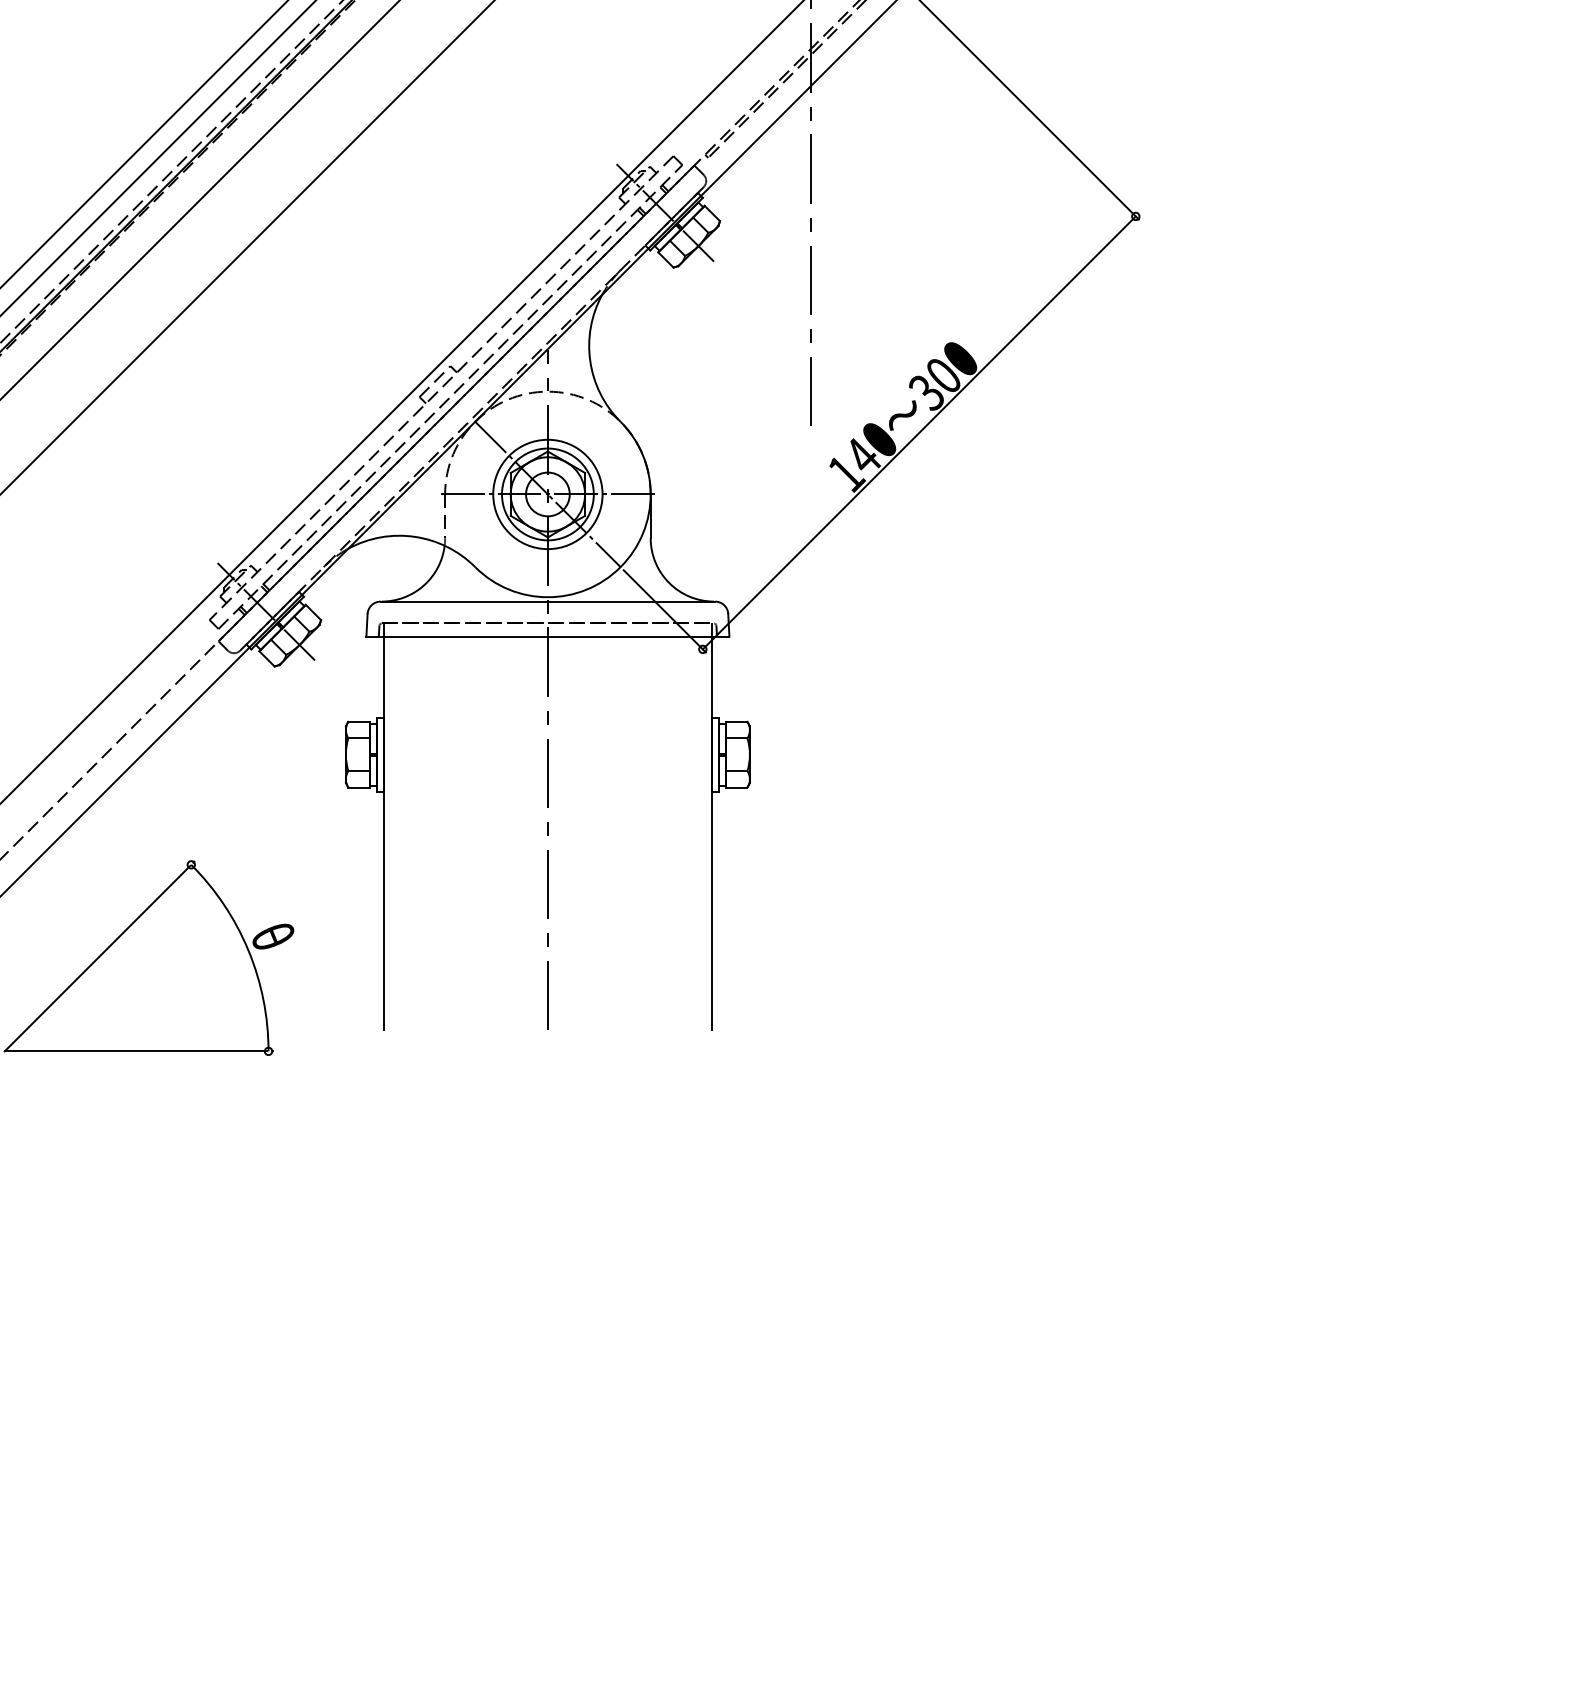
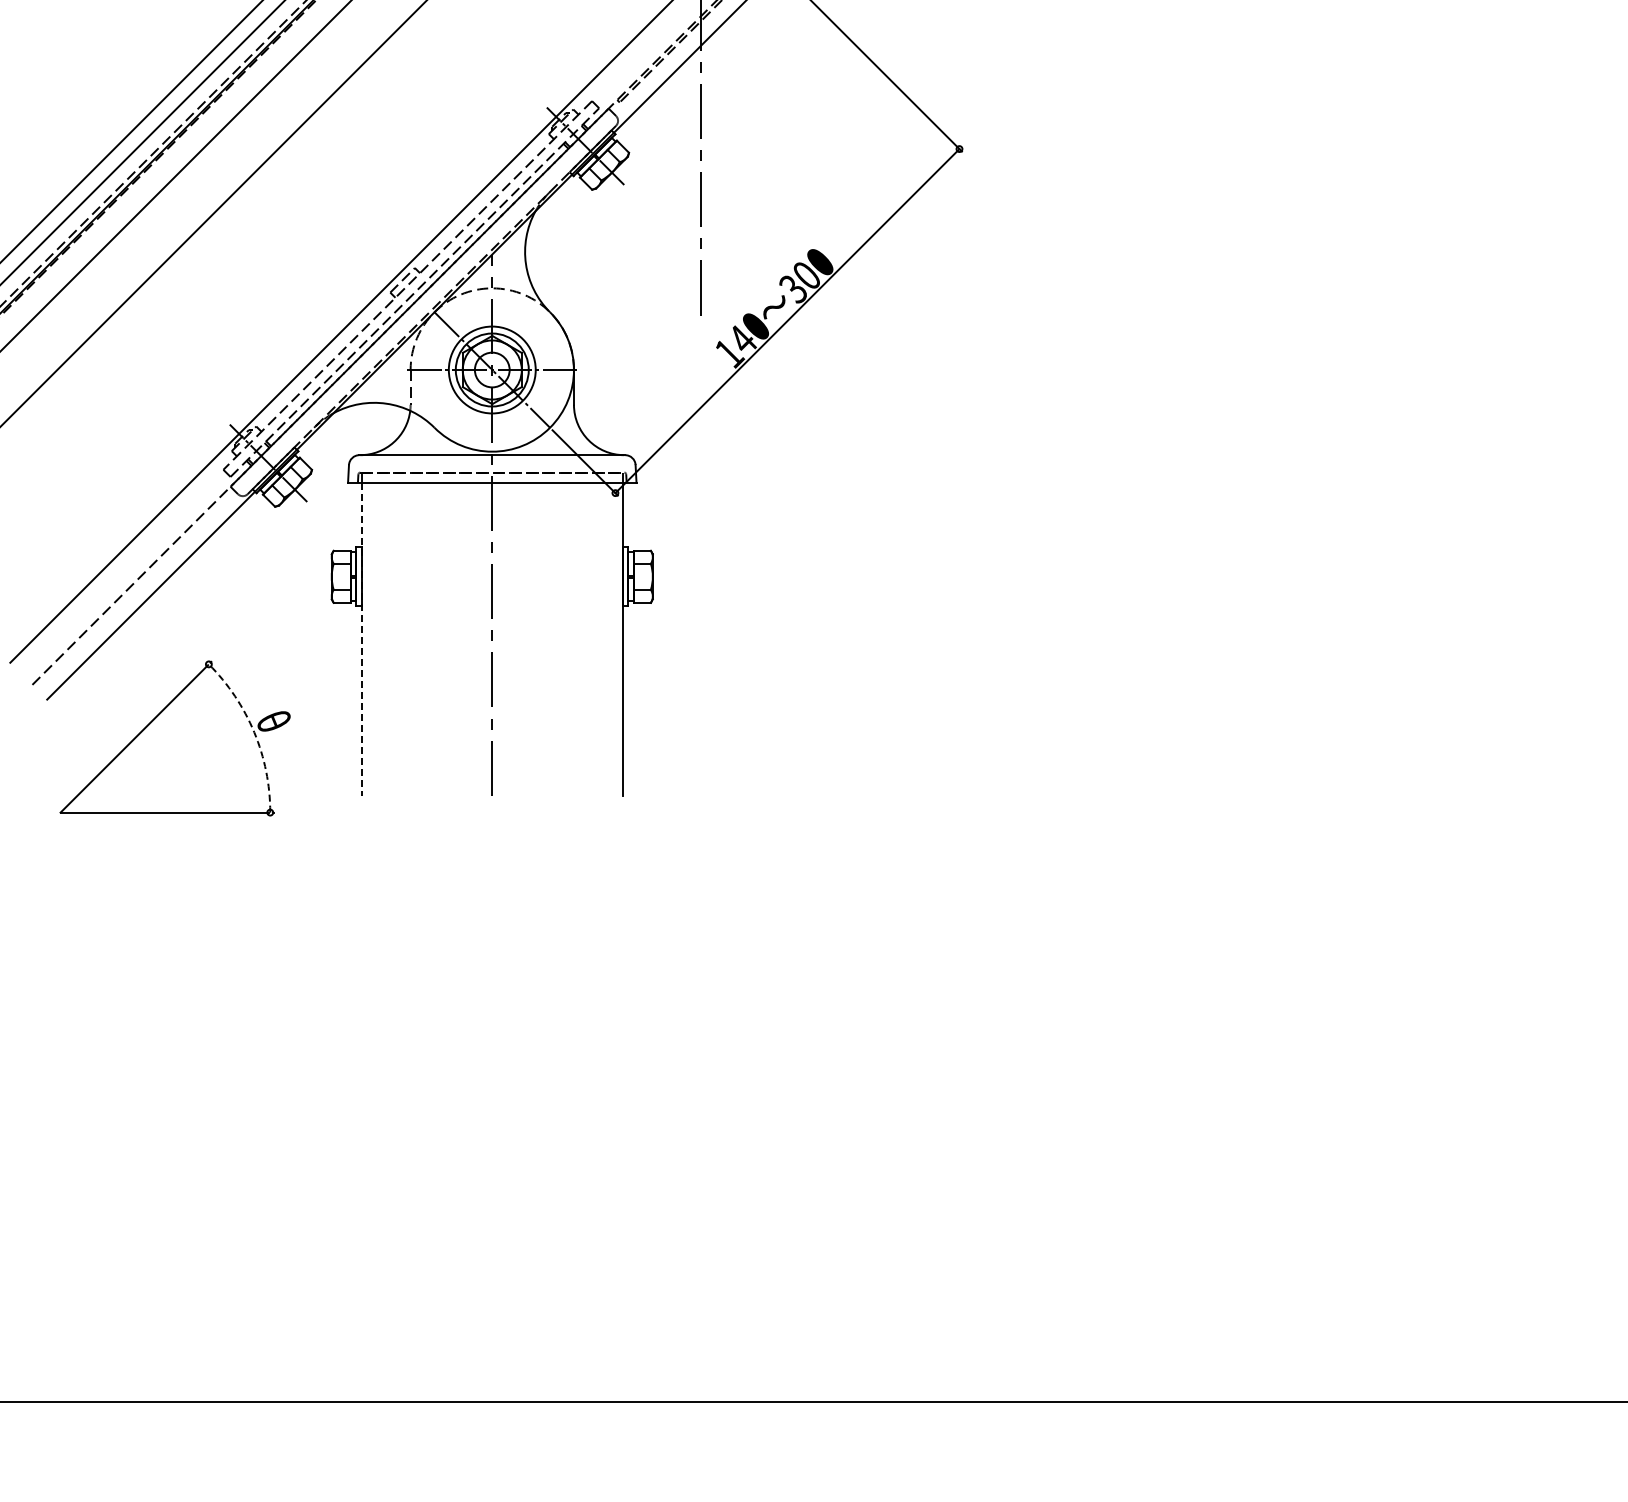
line: (383, 833) -> (361, 639), solid -> dashed
arc: (248, 950) -> (254, 732), solid -> dashed

